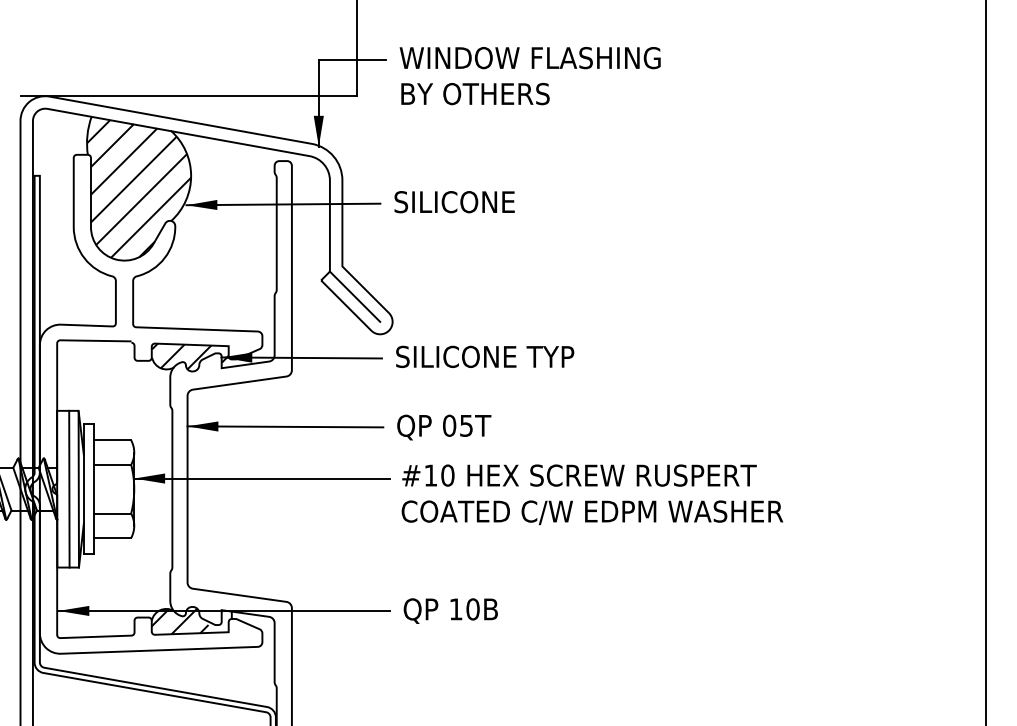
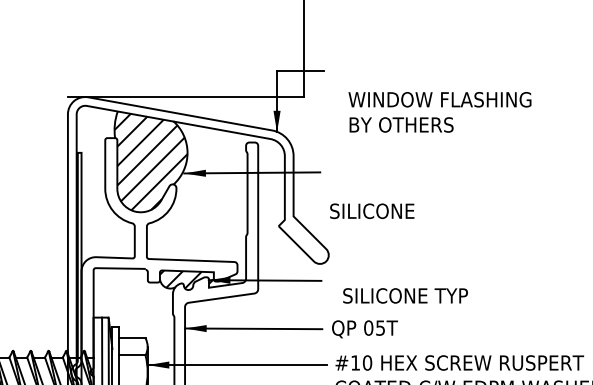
text: (529, 76) -> (439, 112), moved
text: (454, 202) -> (372, 211), moved
line: (354, 296) -> (302, 237), removed
text: (485, 356) -> (405, 295), moved

